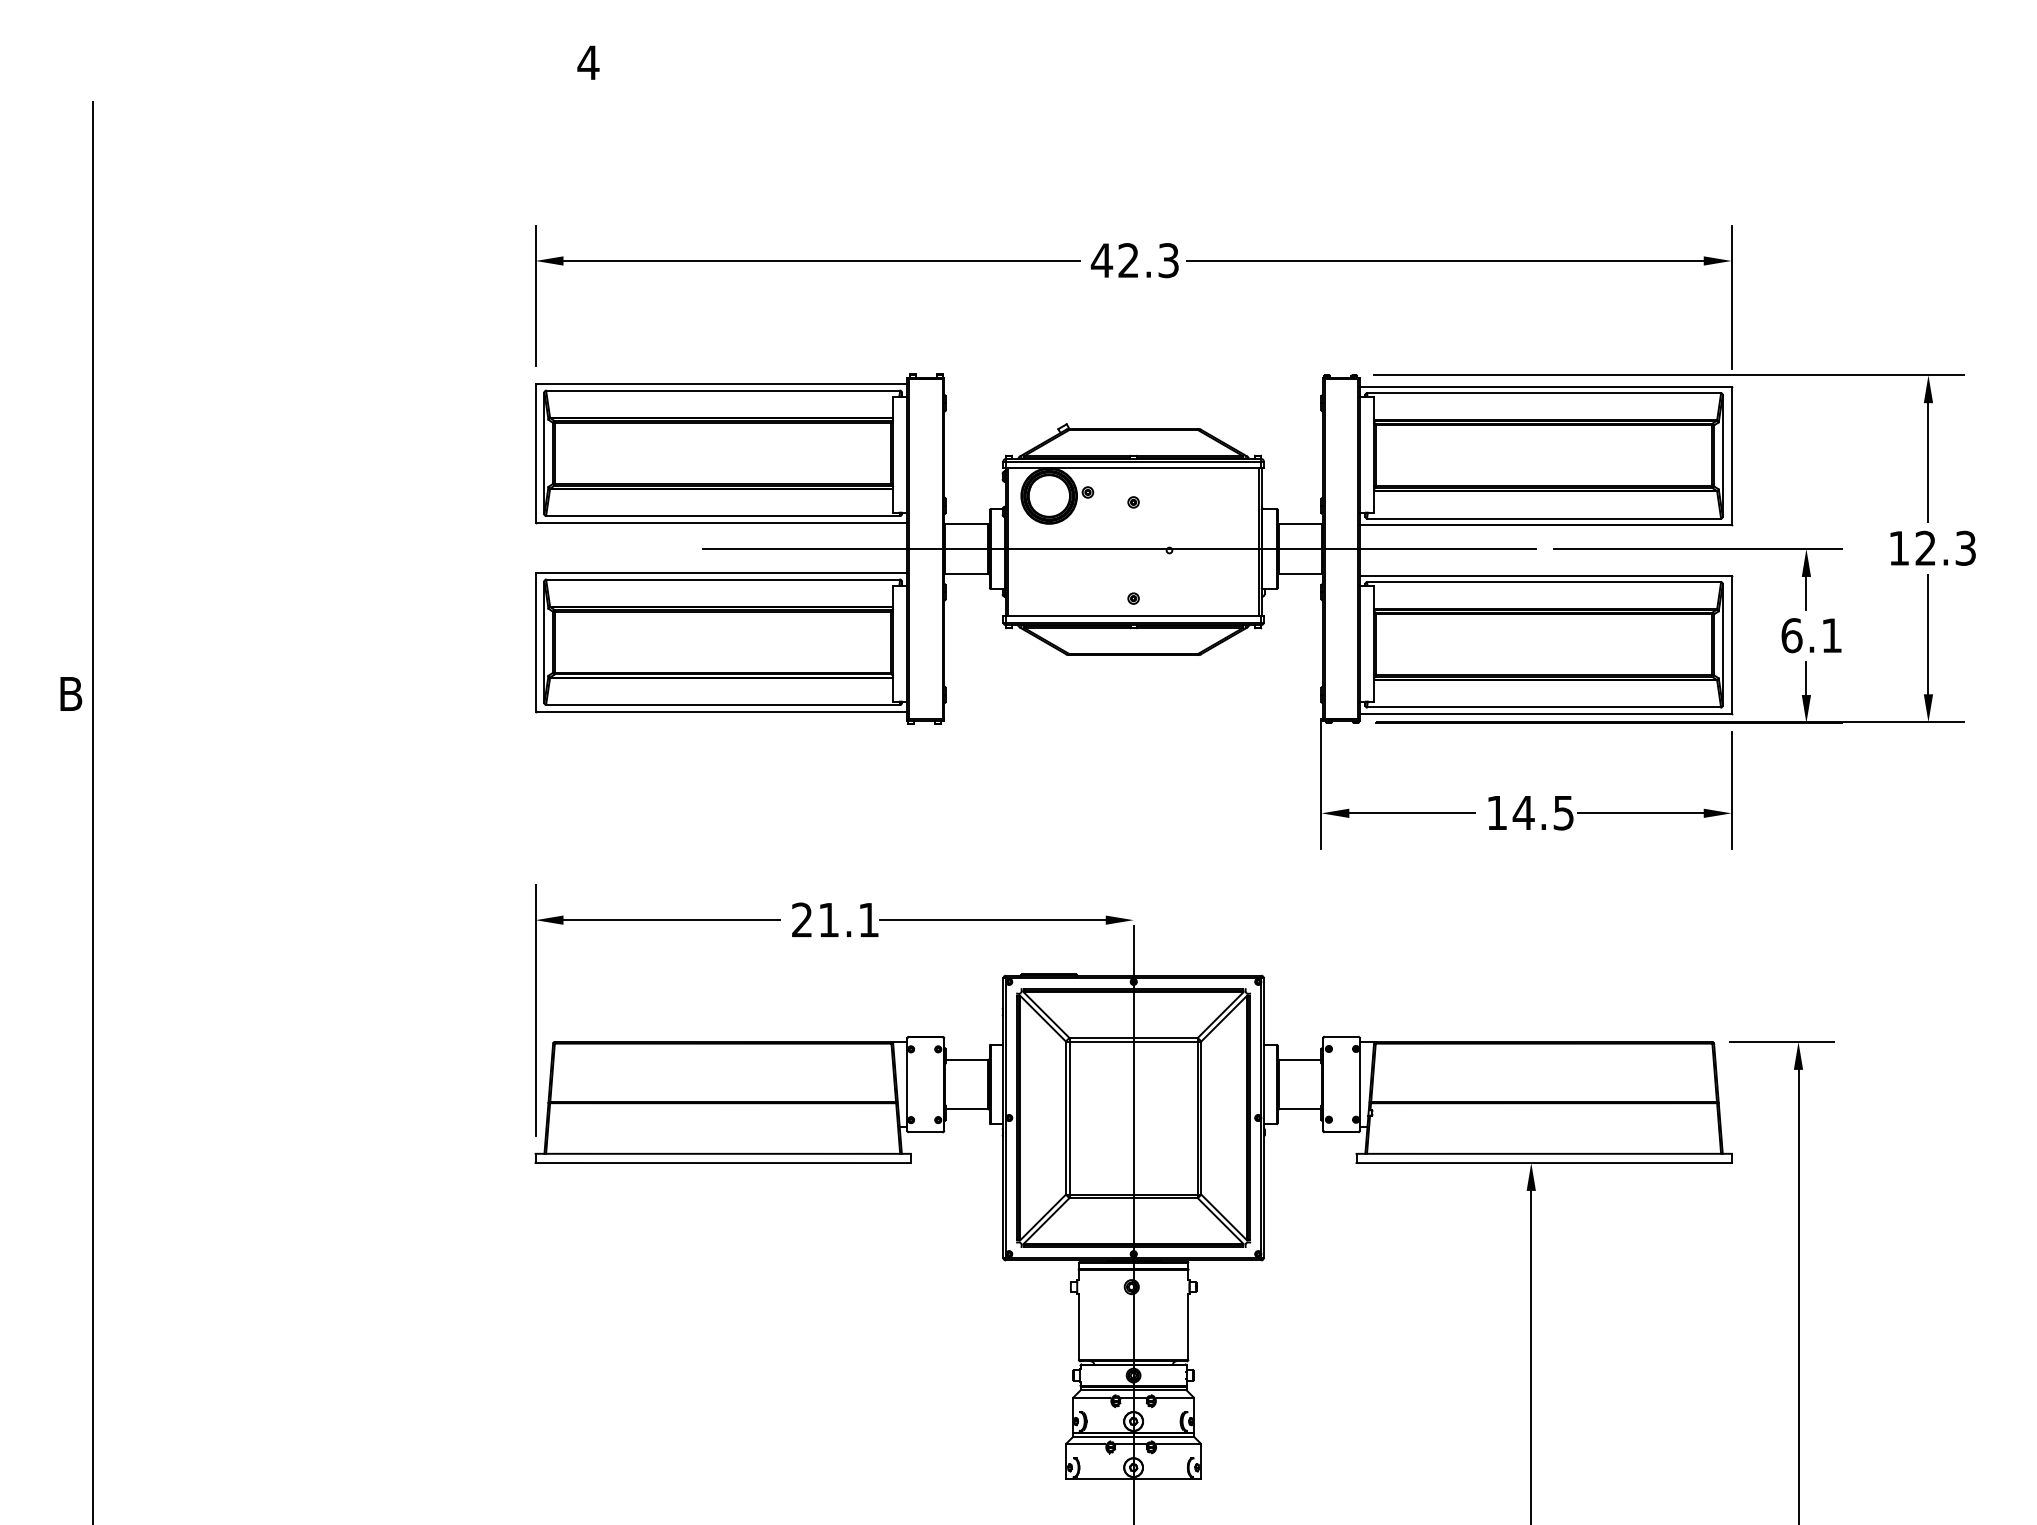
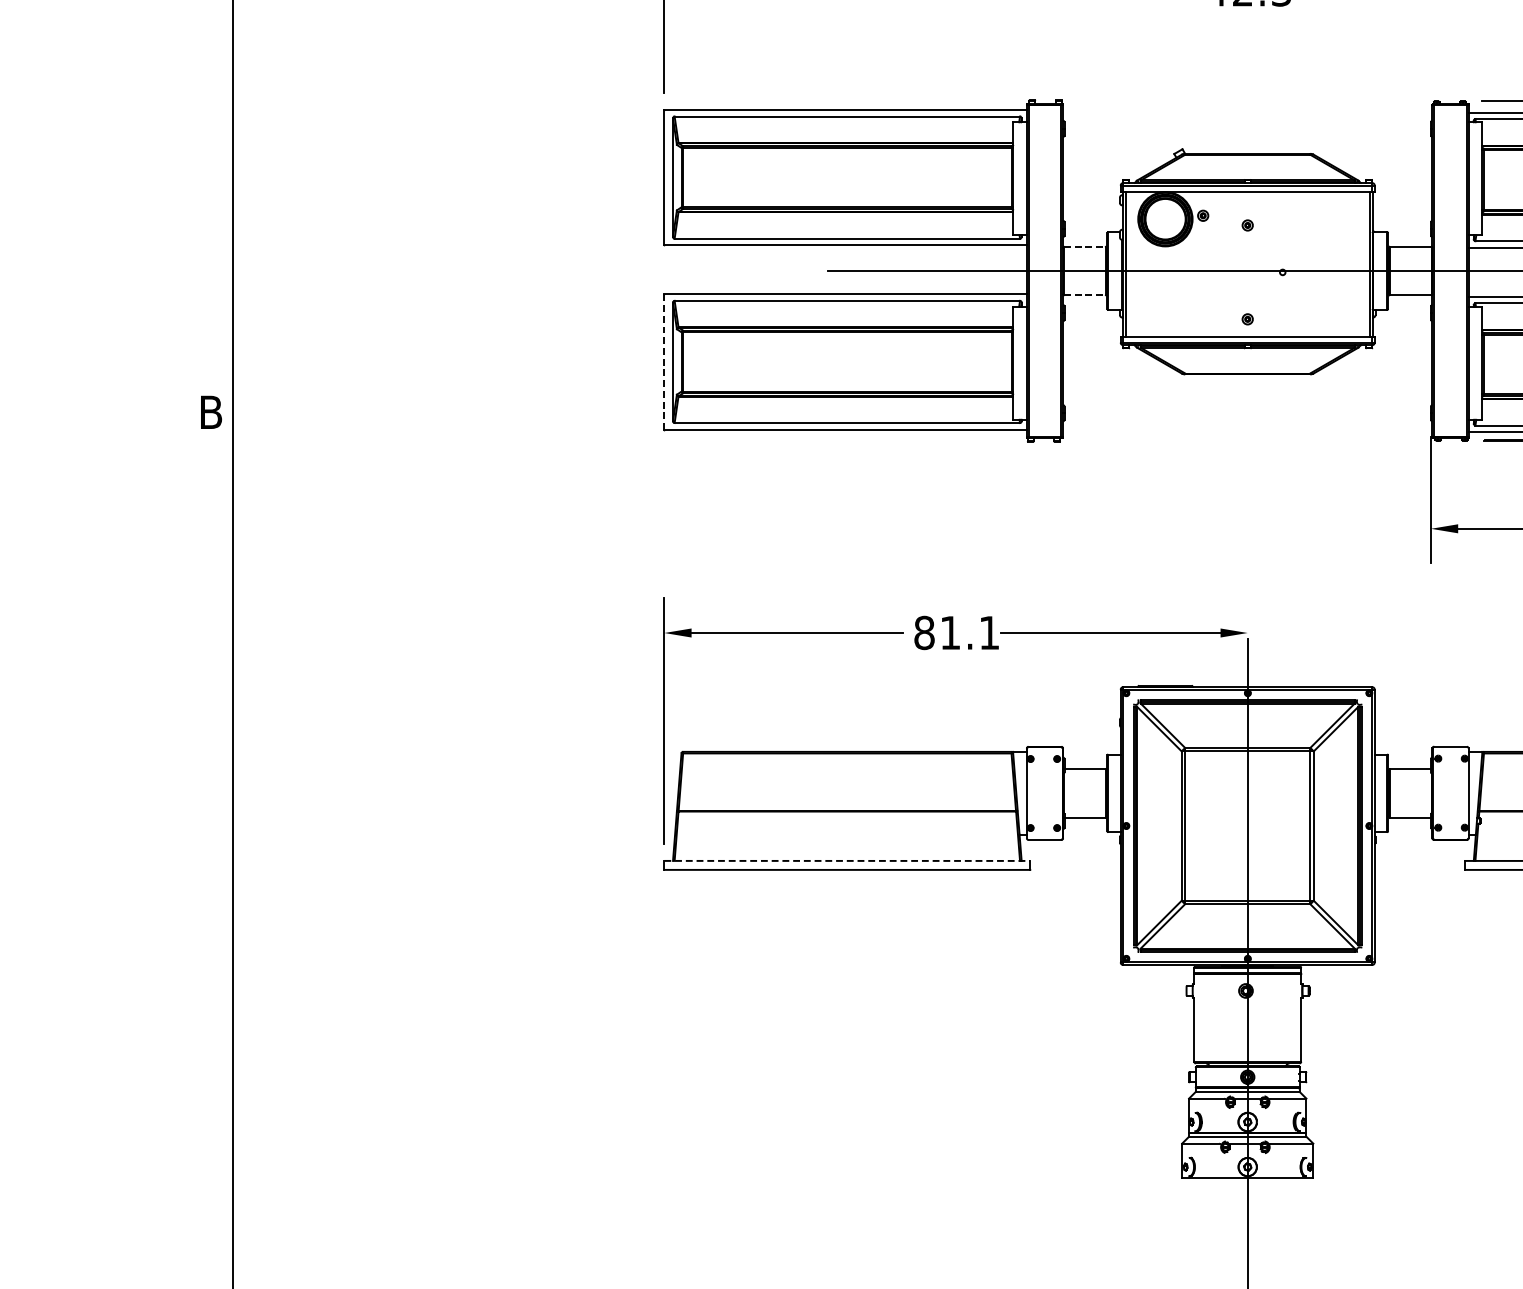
line: (966, 524) -> (1084, 247), solid -> dashed
line: (966, 573) -> (1084, 294), solid -> dashed
line: (535, 642) -> (664, 362), solid -> dashed
text: (801, 919) -> (923, 632), 21.1 -> 81.1
line: (723, 1153) -> (847, 860), solid -> dashed

